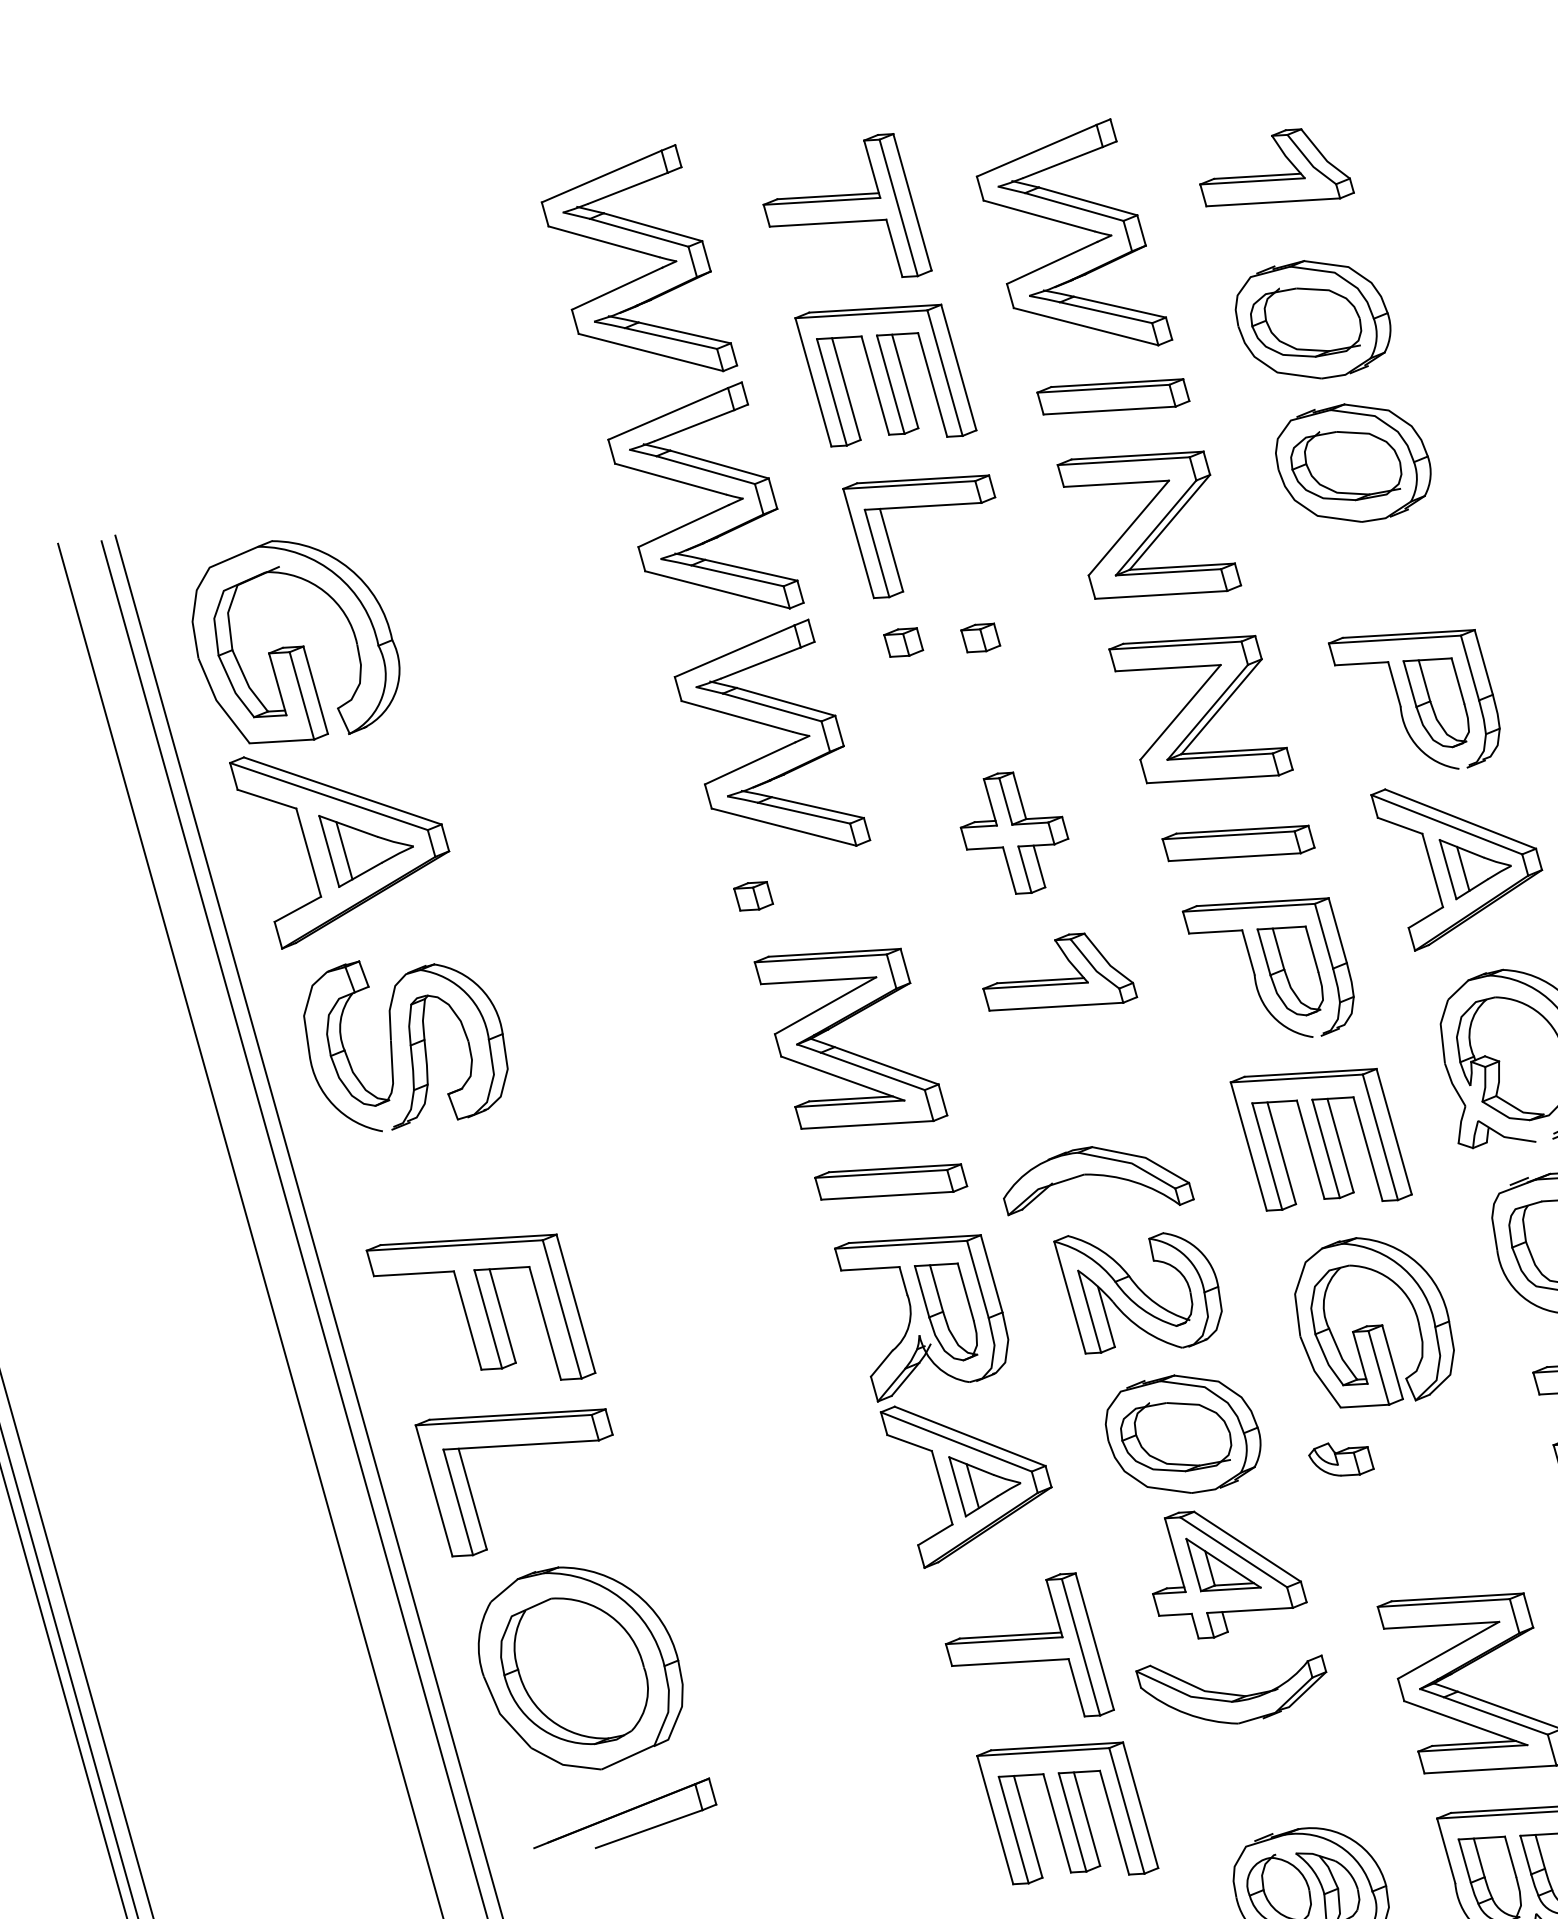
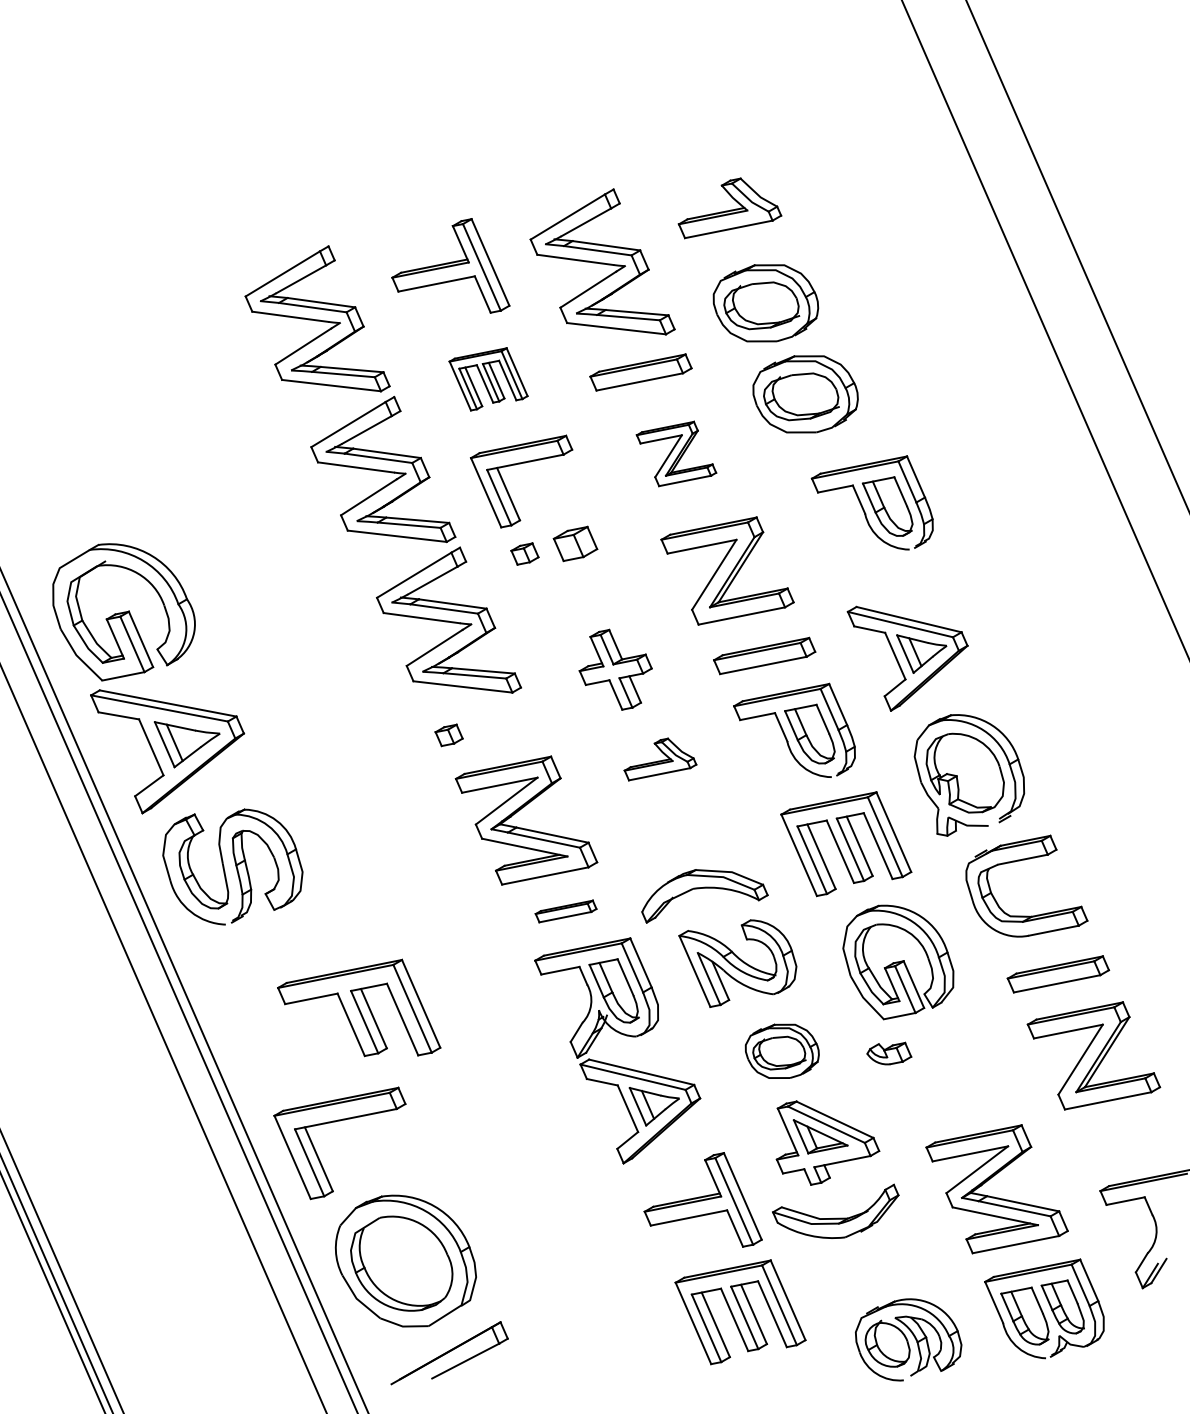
part: (885, 375) -> (488, 379), size x0.6
part: (1149, 524) -> (676, 453), size x0.6
part: (980, 637) -> (575, 543), size x1.6
part: (1412, 691) -> (871, 502), moved
part: (1062, 975) -> (660, 759), size x0.7
part: (890, 1181) -> (565, 911), size x0.6
part: (483, 1296) -> (359, 1007), moved
part: (1183, 1434) -> (782, 1051), size x0.7

